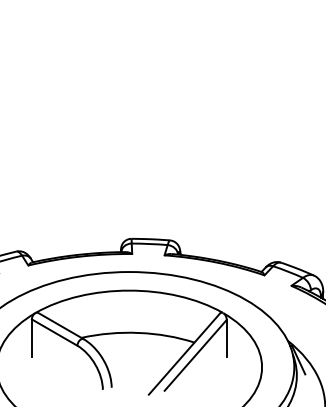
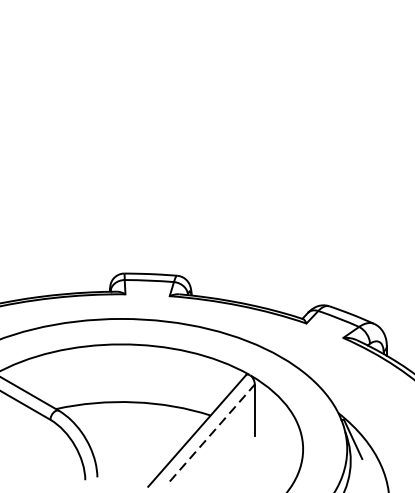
line: (196, 355) -> (213, 433), solid -> dashed

